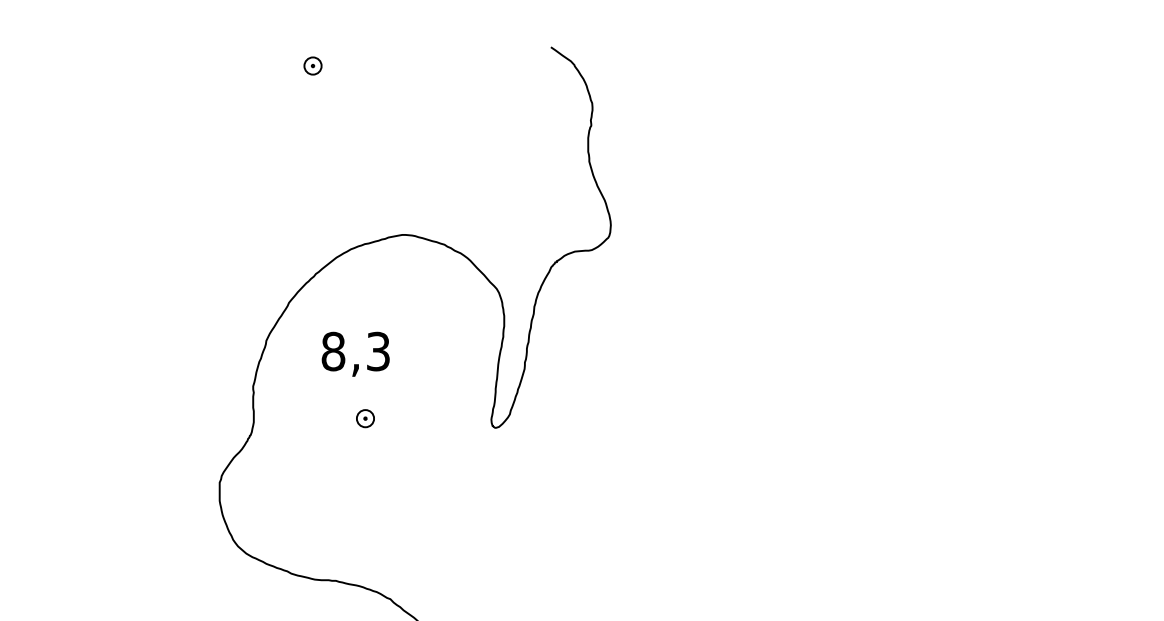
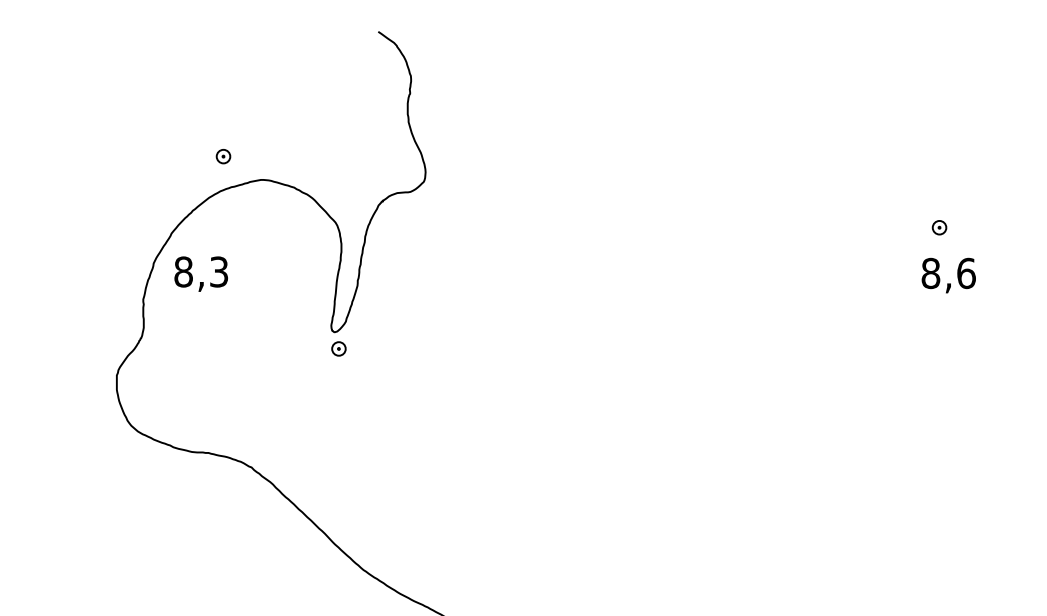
part: (312, 65) -> (223, 156), moved
text: (354, 353) -> (200, 273), moved
part: (364, 418) -> (338, 348), moved

